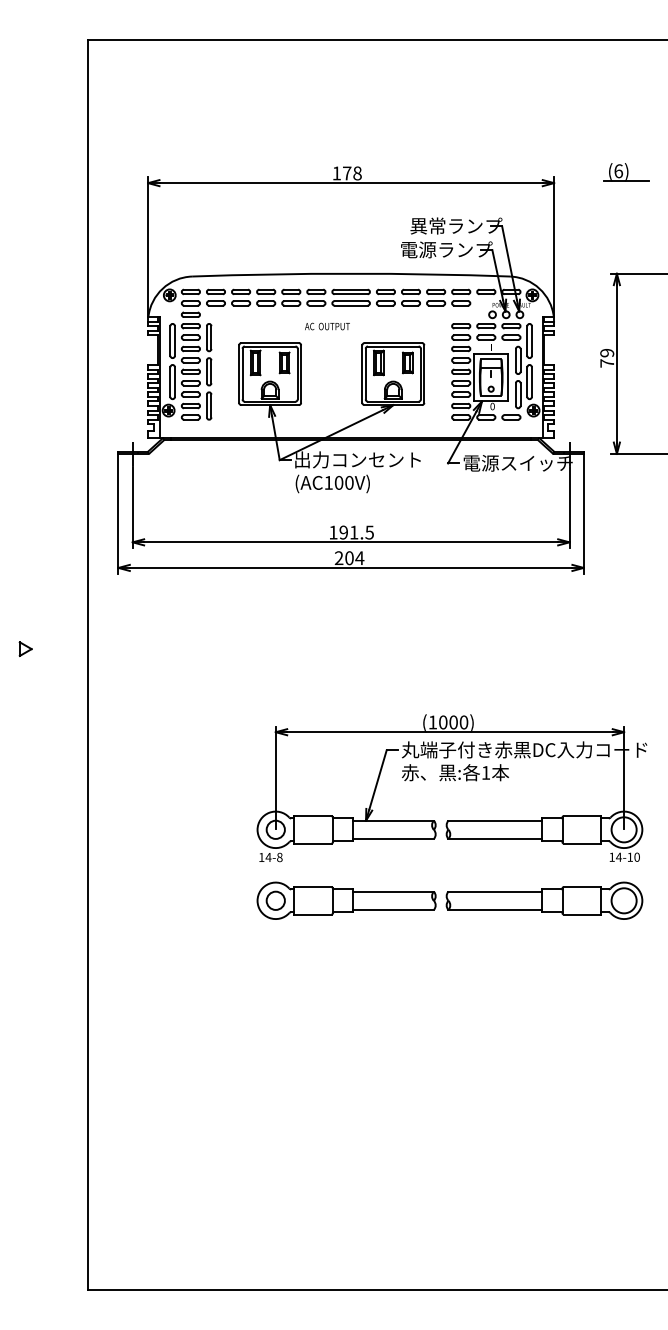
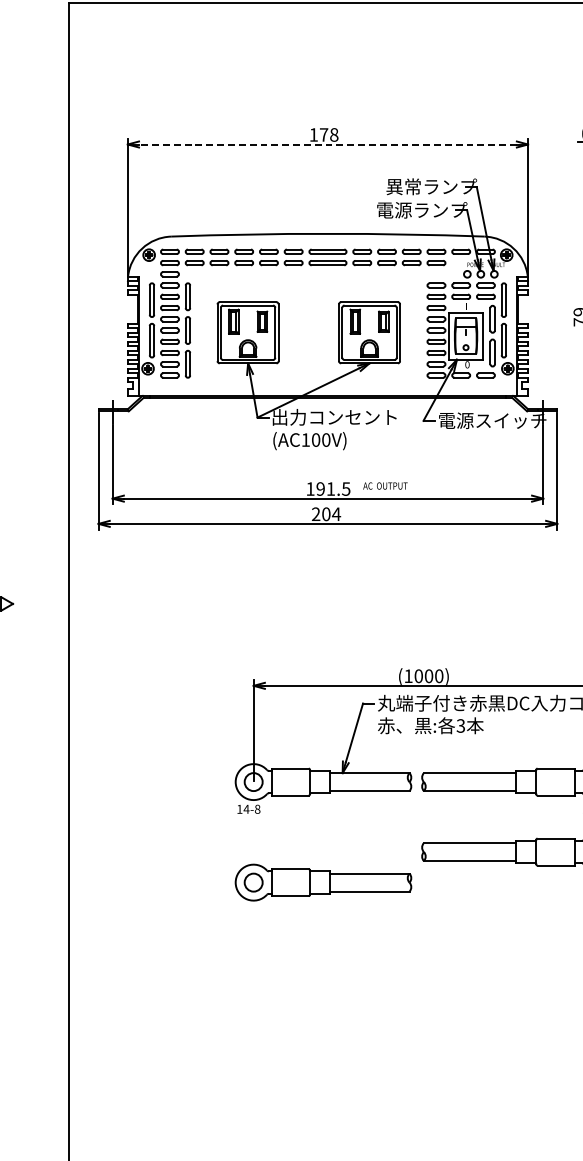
line: (351, 183) -> (328, 144), solid -> dashed
text: (327, 326) -> (385, 485), moved
text: (485, 772) -> (460, 725), 1 -> 3
part: (346, 900) -> (323, 882), moved

